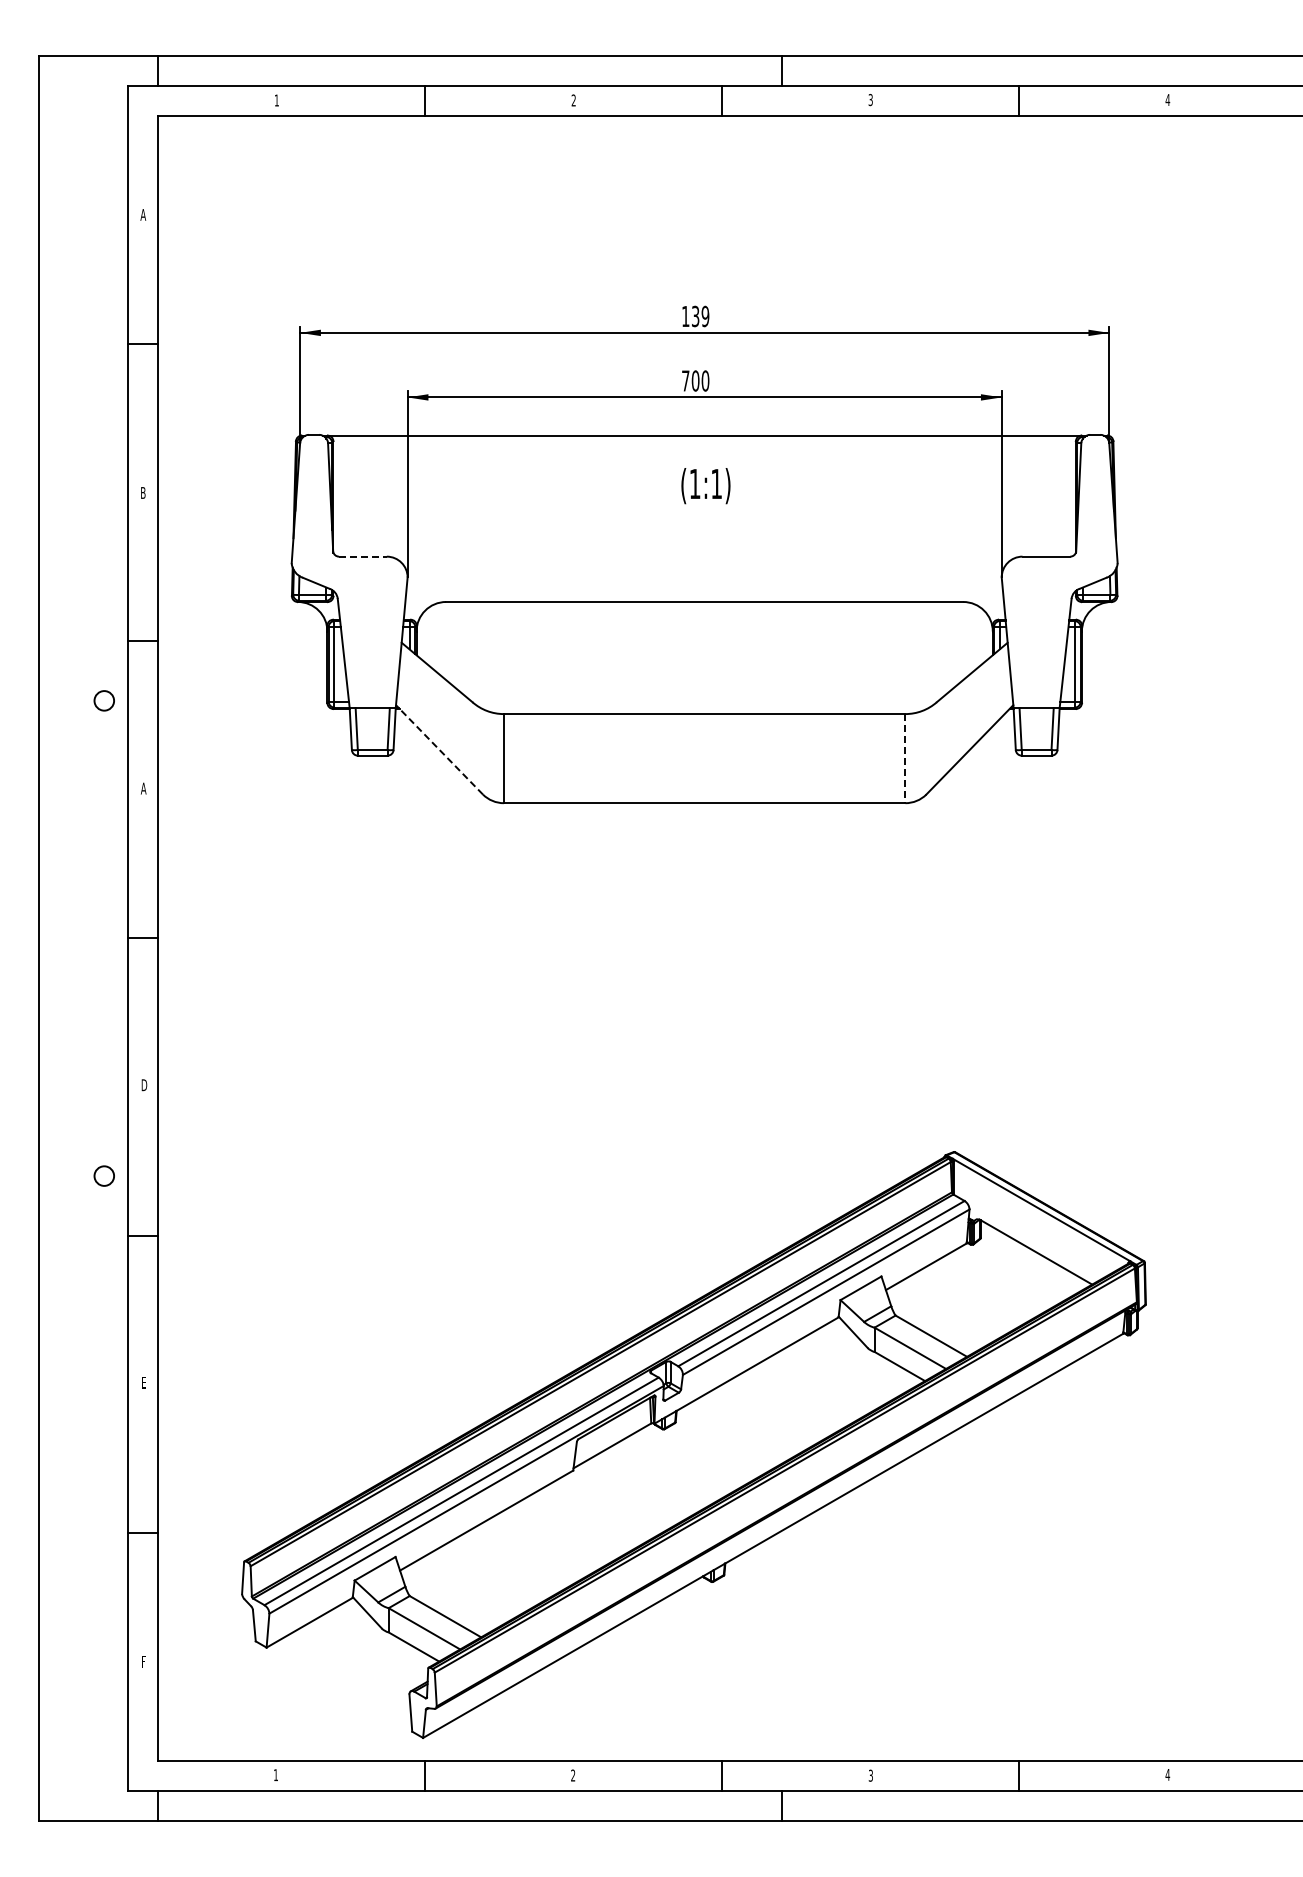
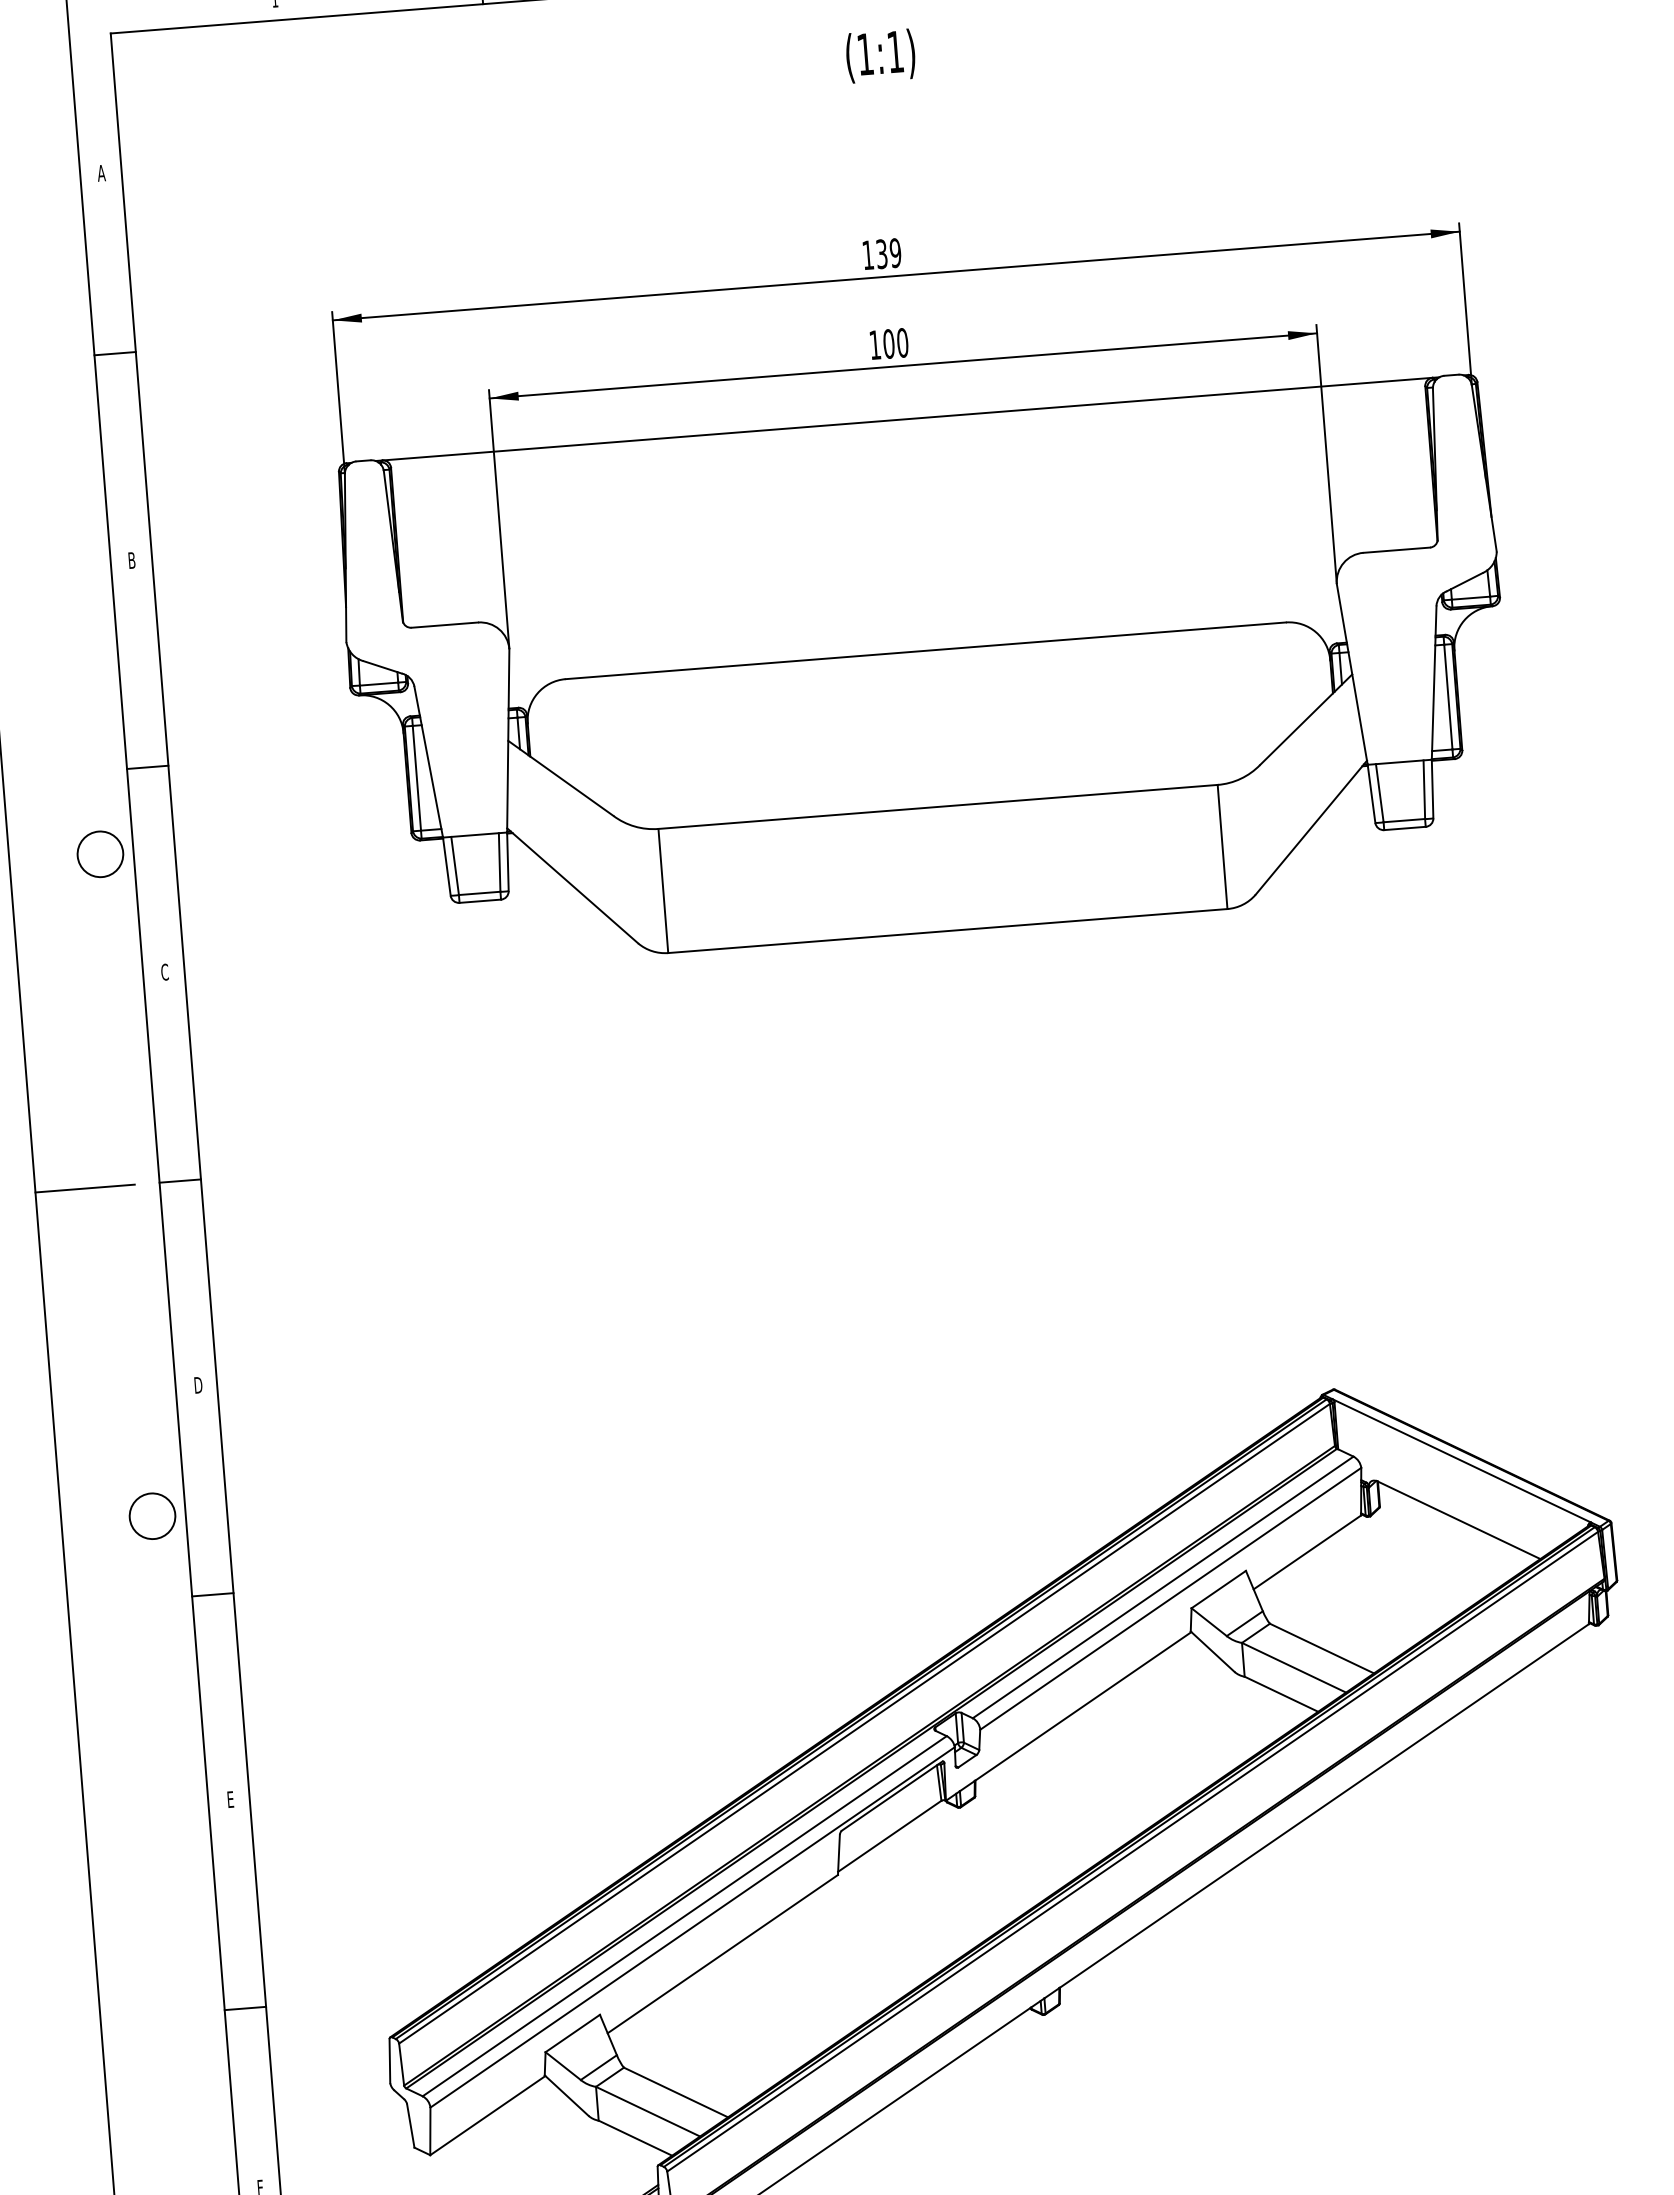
text: (685, 380) -> (874, 344), 700 -> 100
text: (705, 486) -> (880, 56), moved
line: (362, 556) -> (444, 624), dashed -> solid
circle: (103, 700) -> (99, 853), size x1.67
line: (439, 749) -> (572, 885), dashed -> solid
line: (905, 758) -> (1222, 846), dashed -> solid
text: (143, 788) -> (164, 972), A -> C
line: (74, 938) -> (84, 1188), added
circle: (103, 1175) -> (151, 1515), size x1.67

